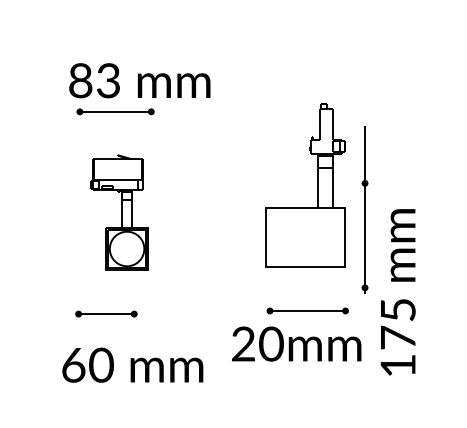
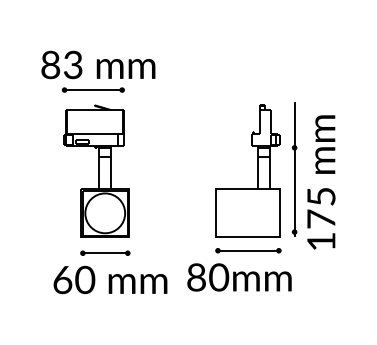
text: (139, 80) -> (98, 64), moved
part: (317, 185) -> (257, 171), moved
part: (119, 212) -> (96, 171), size x1.43
text: (398, 292) -> (321, 182), moved
part: (106, 313) -> (105, 252), moved
text: (243, 344) -> (196, 277), 20mm -> 80mm
text: (132, 364) -> (110, 279), moved

